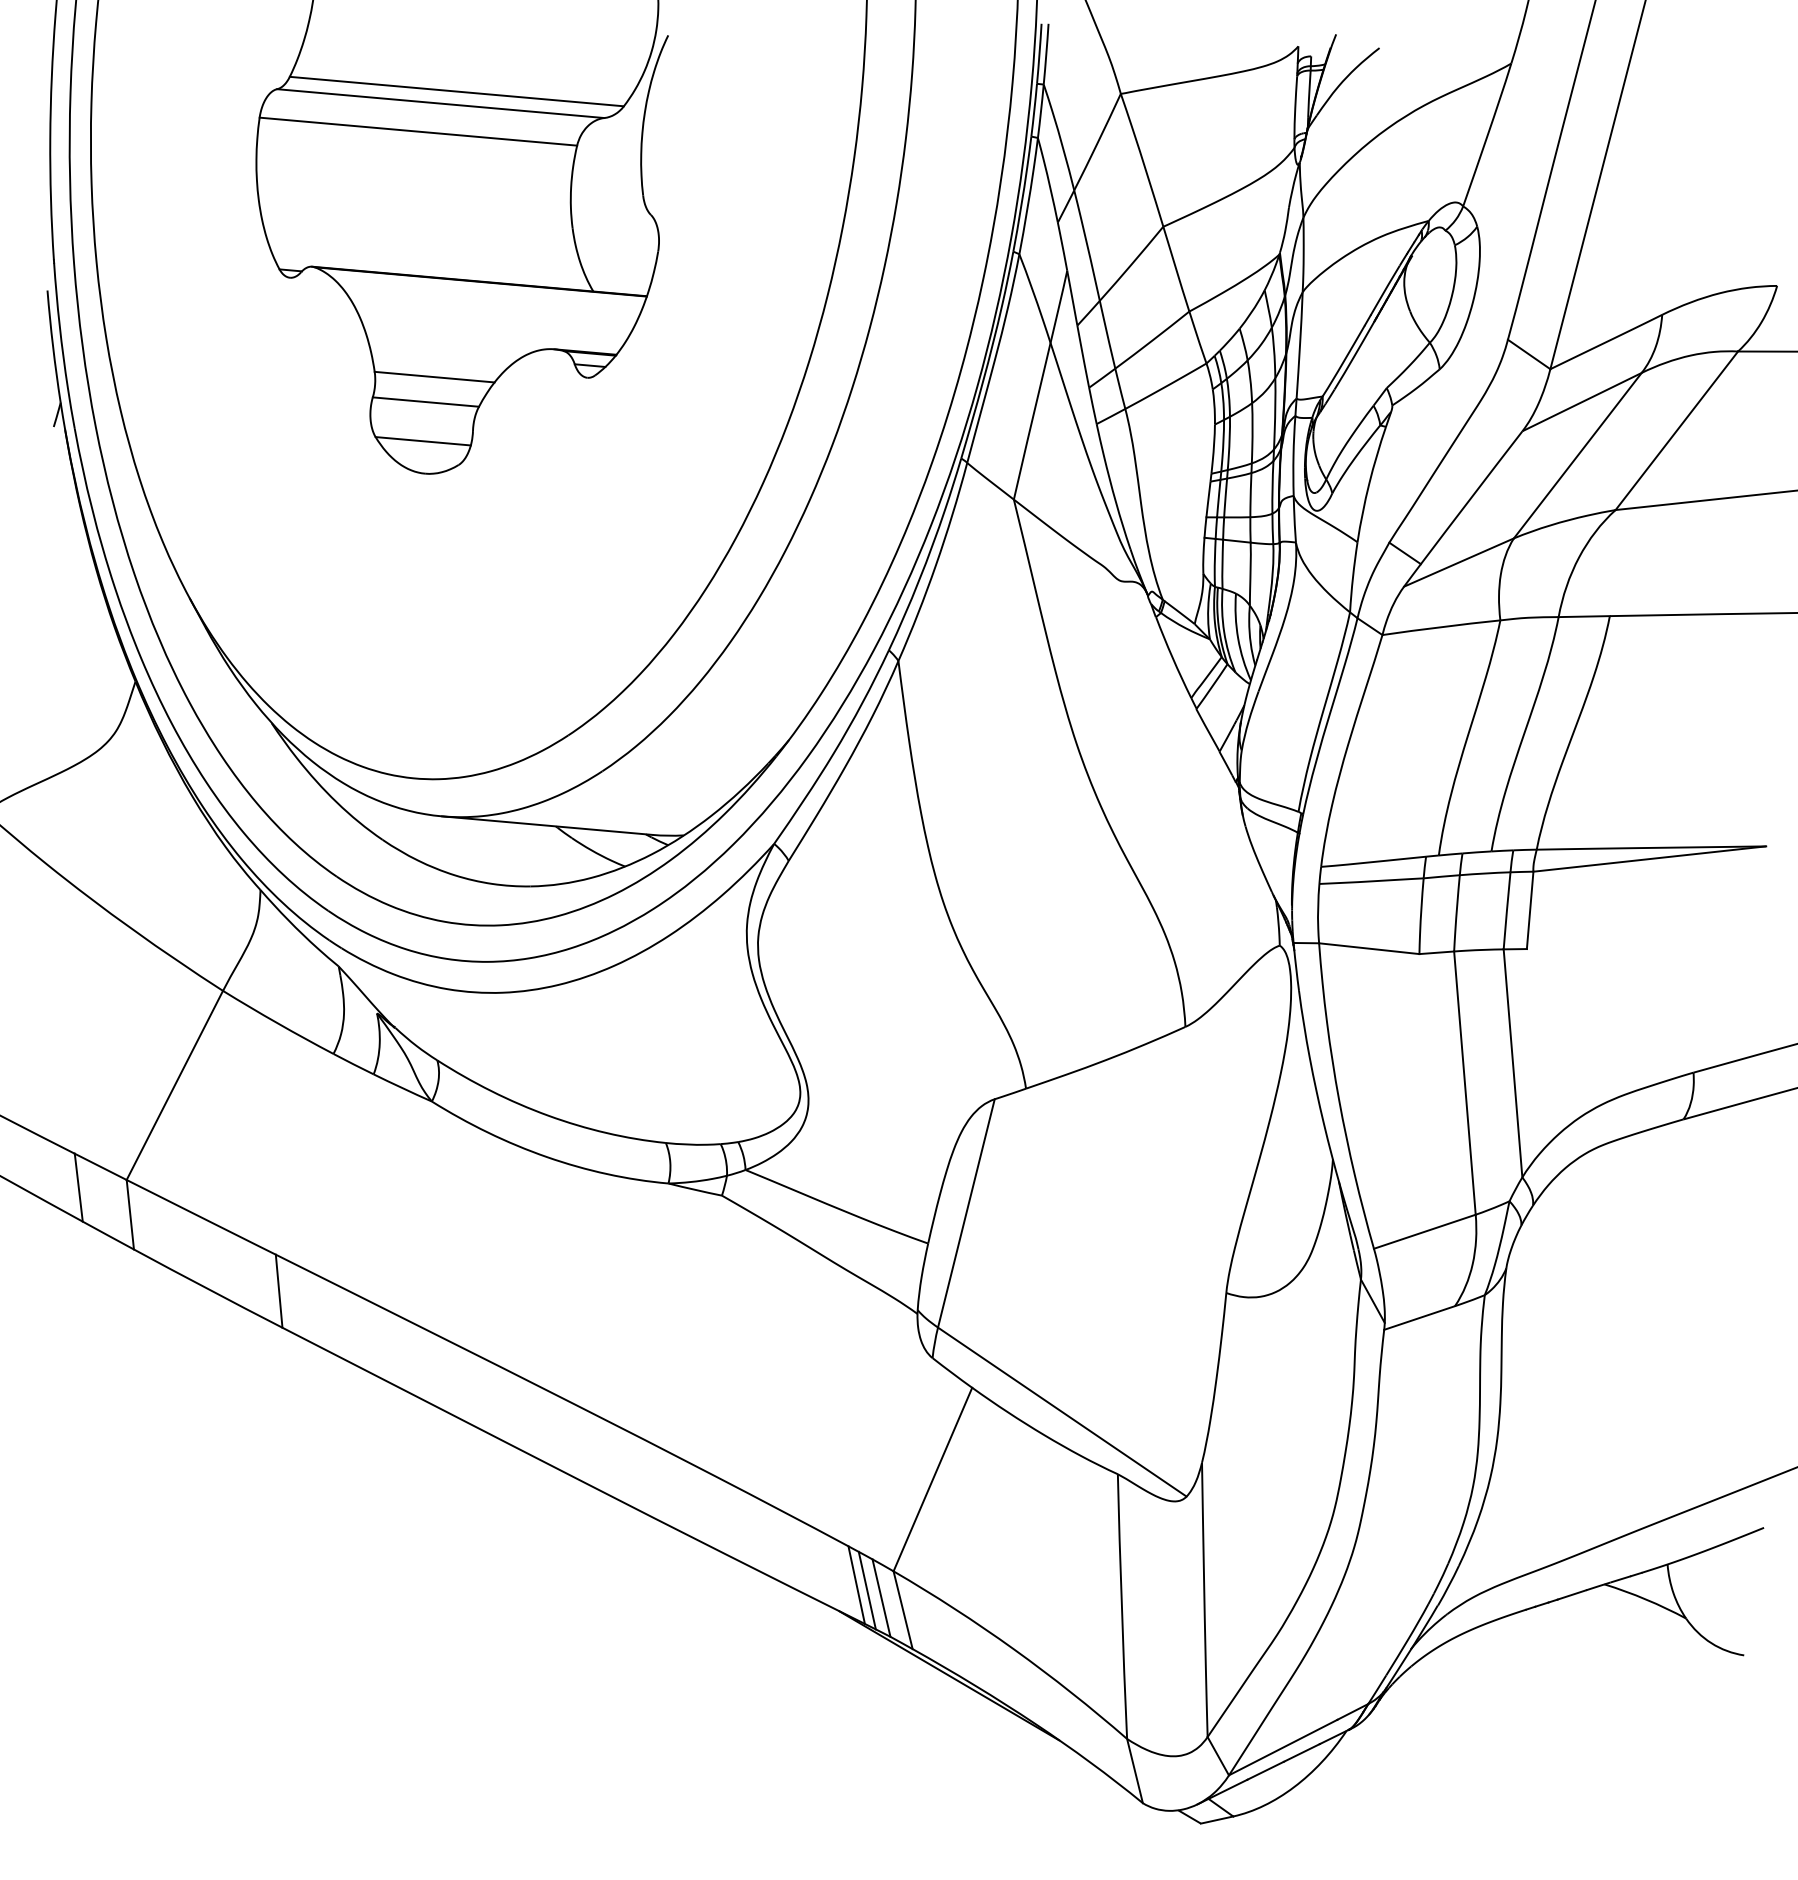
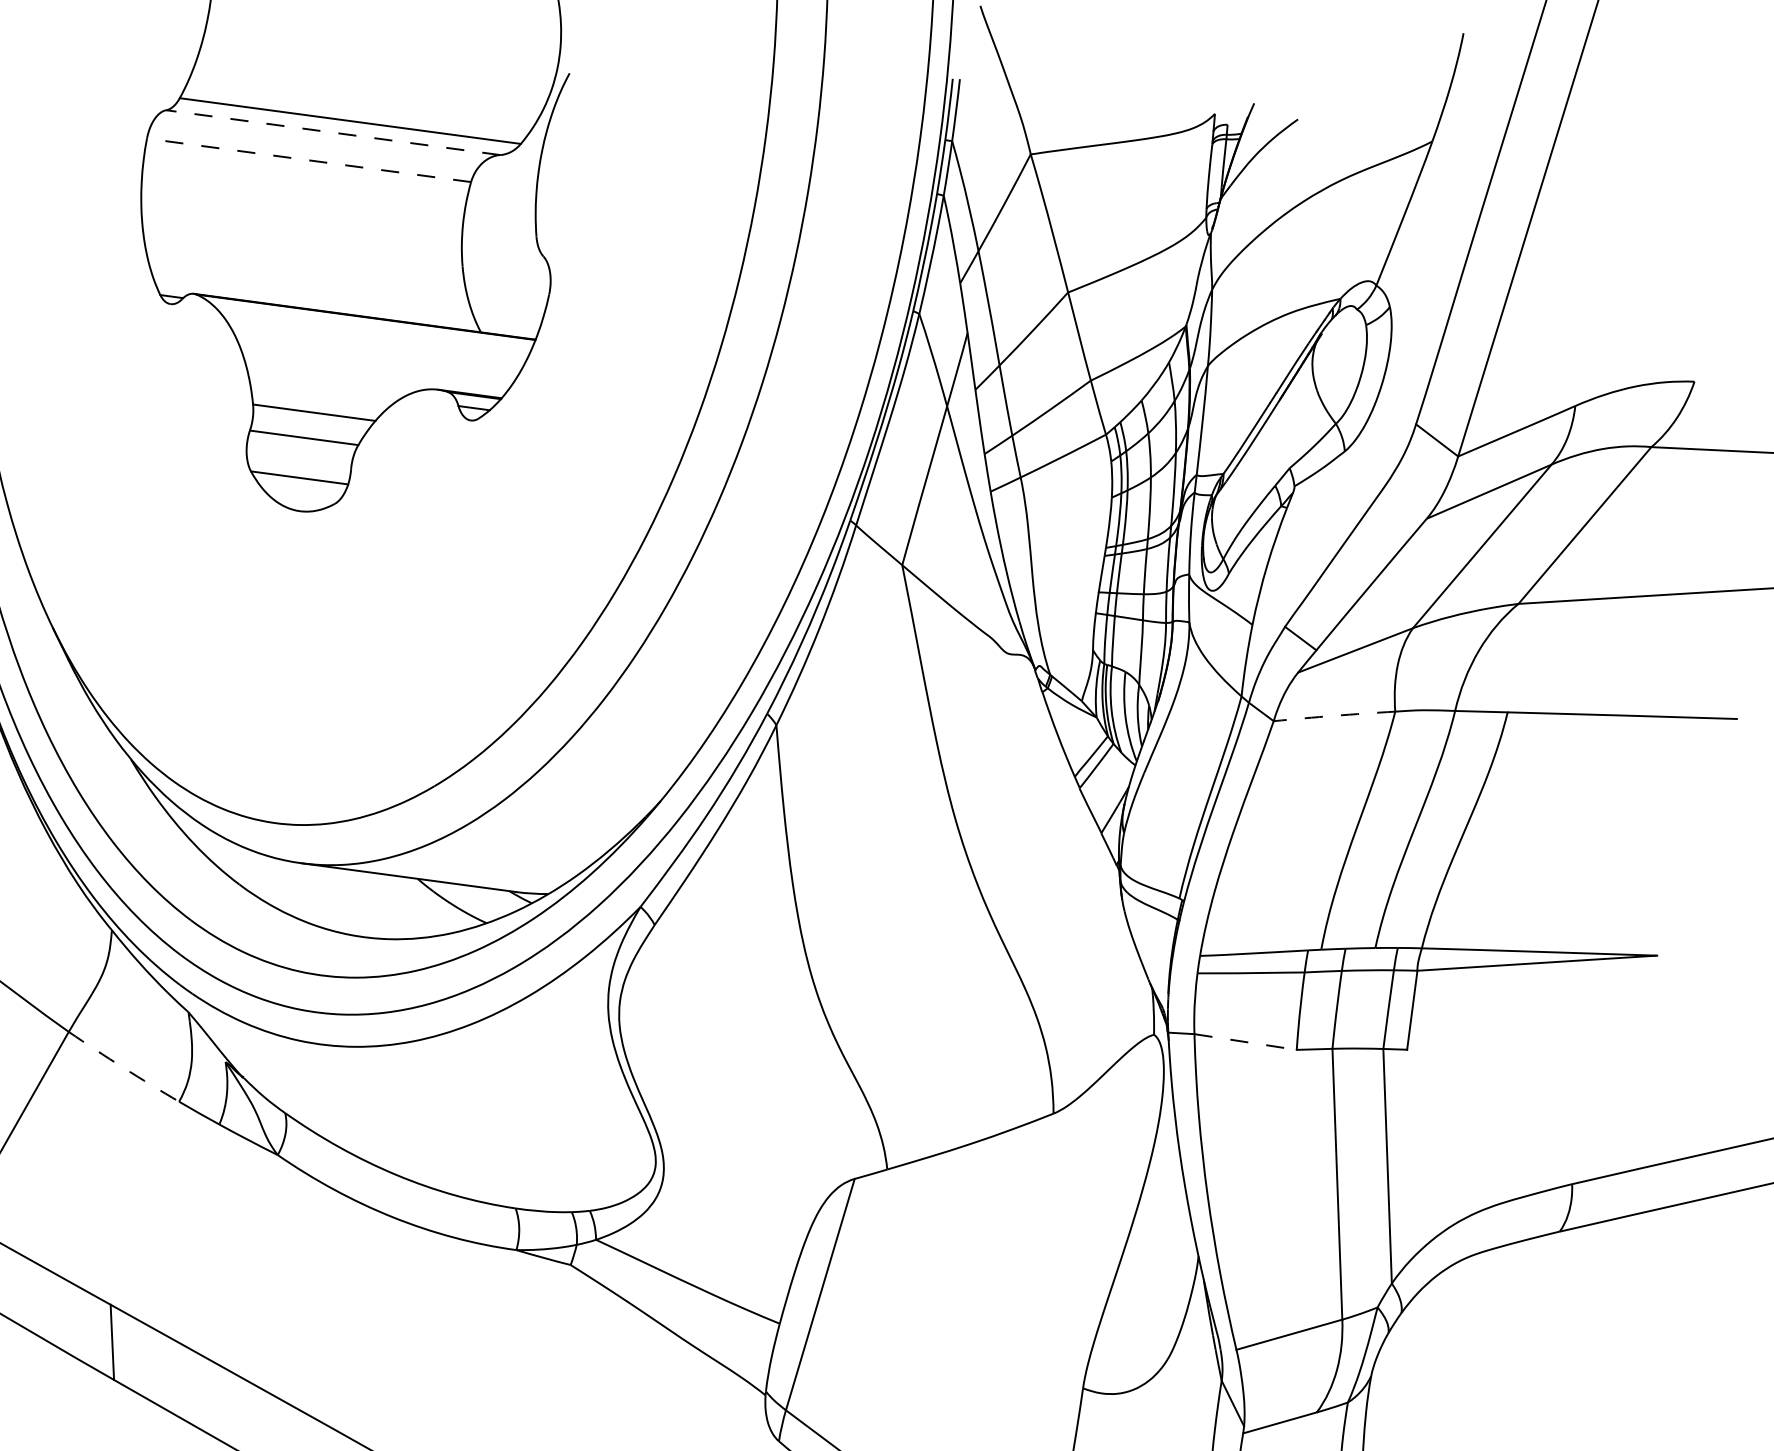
line: (440, 103) -> (333, 132), solid -> dashed
line: (417, 131) -> (308, 160), solid -> dashed
arc: (1441, 627) -> (1334, 716), solid -> dashed
line: (1369, 948) -> (1245, 1041), solid -> dashed
arc: (277, 1023) -> (123, 1067), solid -> dashed

